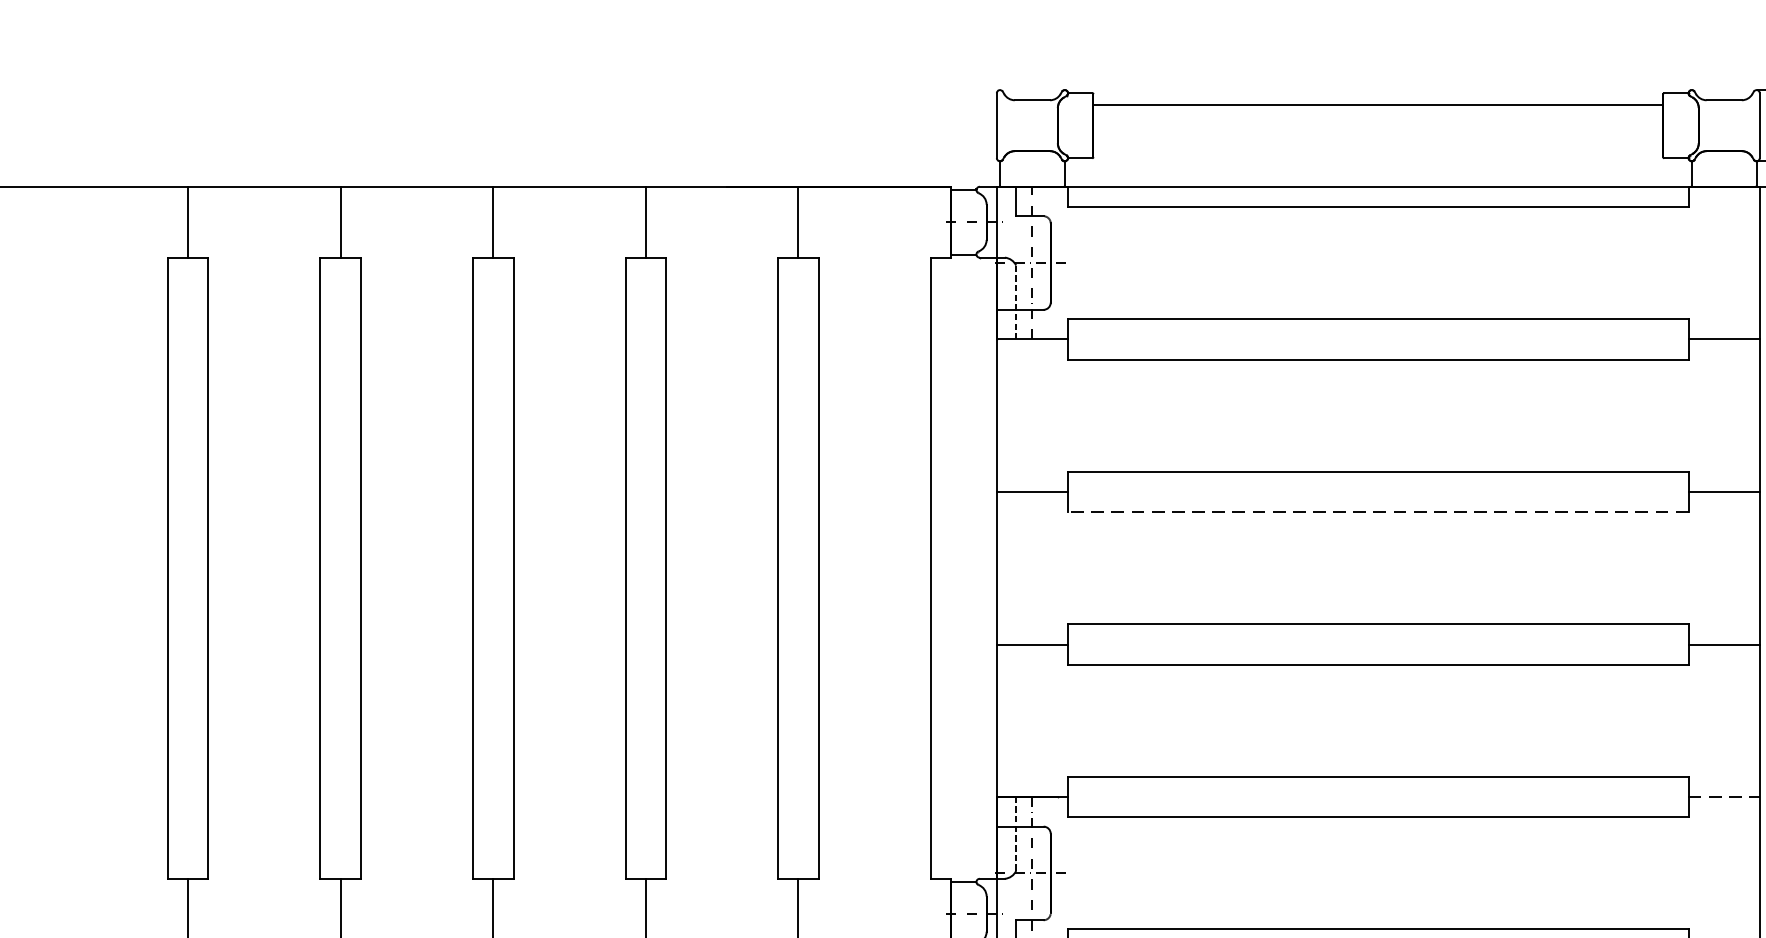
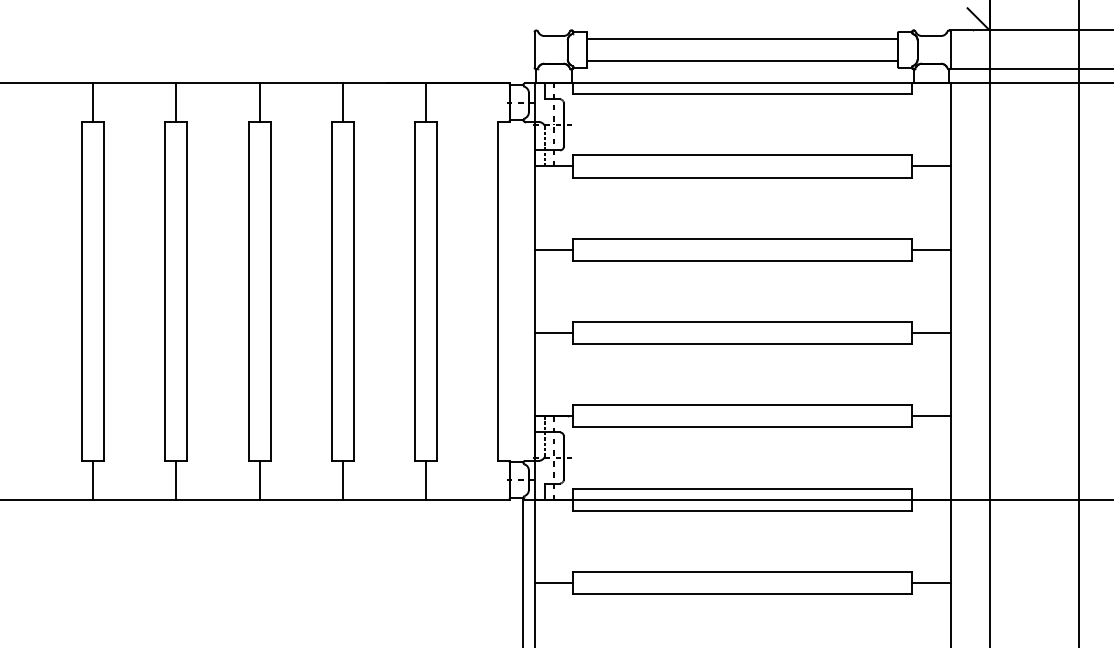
line: (1377, 146) -> (742, 61), added
line: (1377, 511) -> (742, 260), dashed -> solid
line: (1724, 797) -> (931, 416), dashed -> solid

